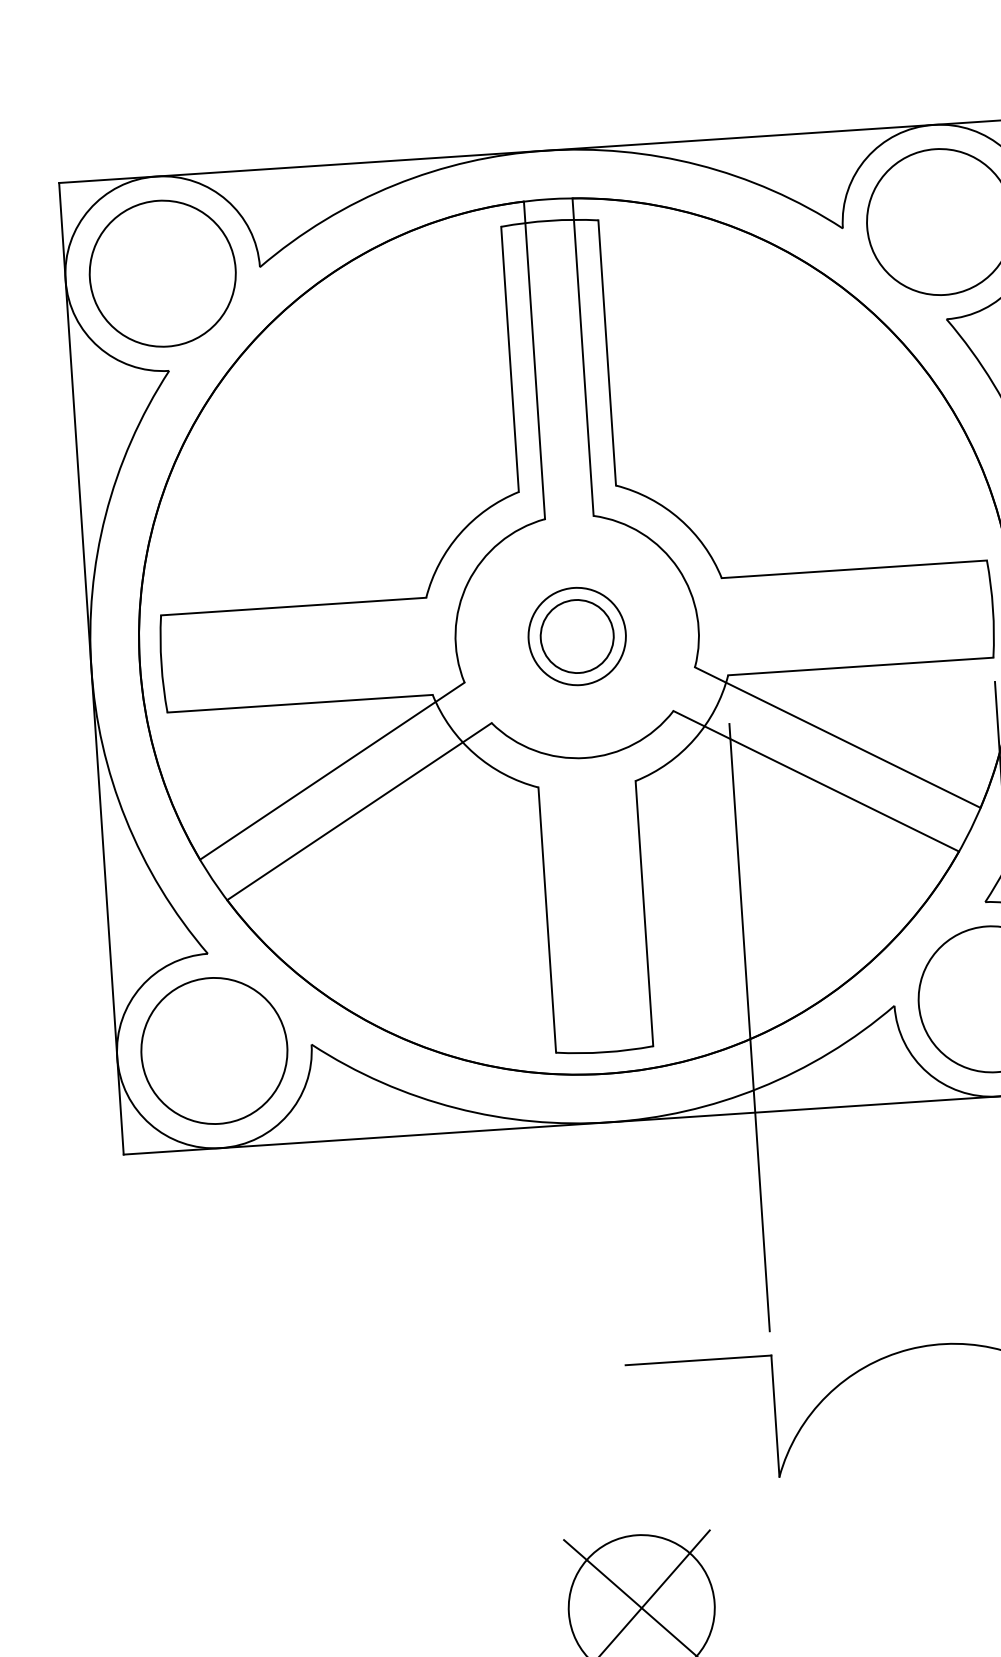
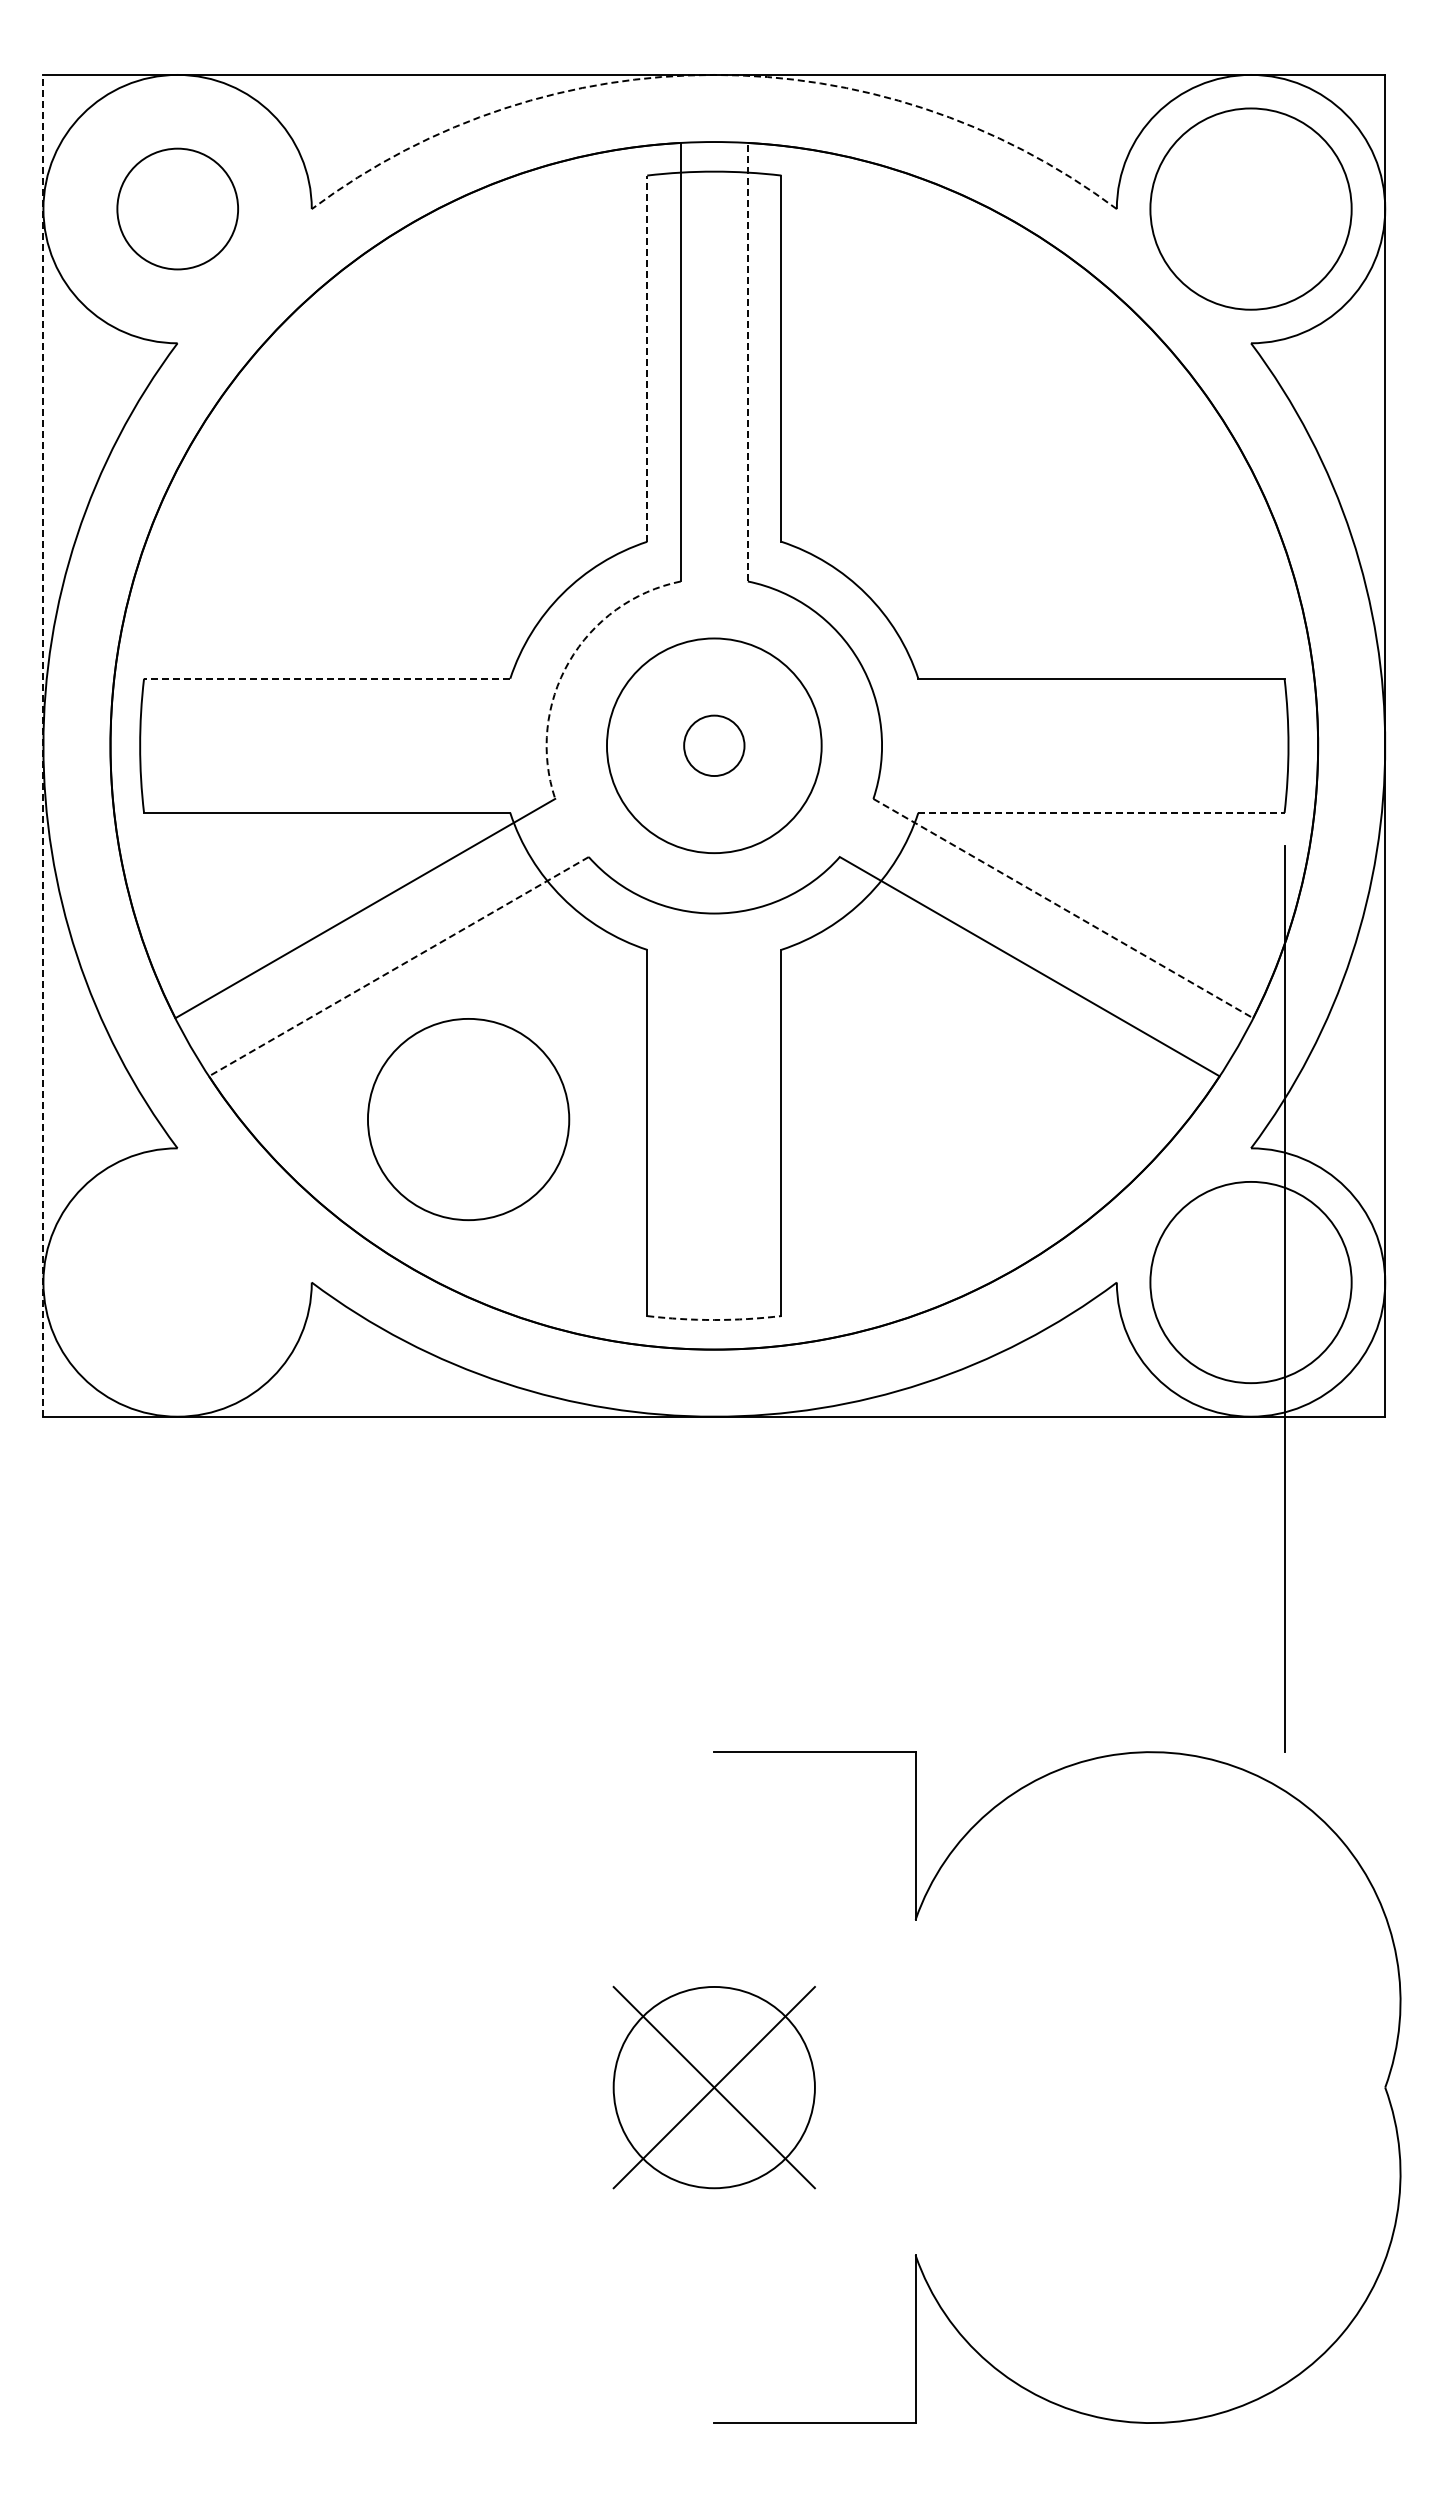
arc: (545, 150) -> (714, 74), solid -> dashed
circle: (162, 273) -> (177, 208), size x0.6
line: (582, 356) -> (747, 361), solid -> dashed
line: (510, 359) -> (647, 358), solid -> dashed
arc: (468, 582) -> (569, 661), solid -> dashed
line: (293, 606) -> (326, 678), solid -> dashed
circle: (577, 636) -> (714, 745), size x0.6
circle: (577, 636) -> (714, 745), size x1.6
line: (860, 666) -> (1101, 812), solid -> dashed
line: (91, 668) -> (43, 745), solid -> dashed
line: (837, 737) -> (1063, 908), solid -> dashed
line: (359, 811) -> (398, 966), solid -> dashed
line: (749, 1027) -> (915, 1299), removed
circle: (214, 1050) -> (468, 1119), moved
arc: (605, 1052) -> (714, 1320), solid -> dashed

